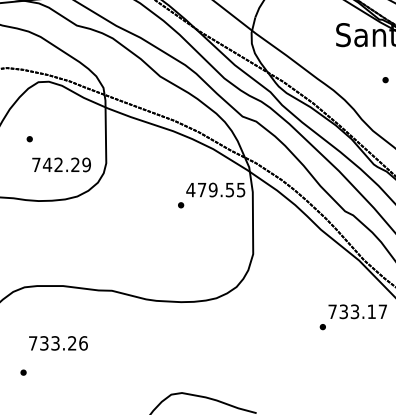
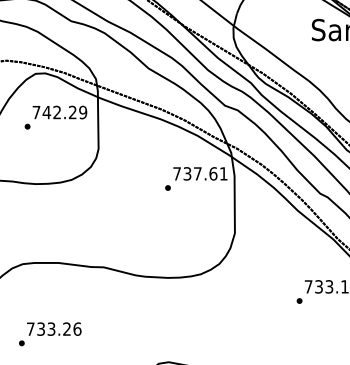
text: (61, 164) -> (59, 112), moved
text: (215, 189) -> (199, 173), 479.55 -> 737.61
text: (58, 343) -> (54, 329), moved

